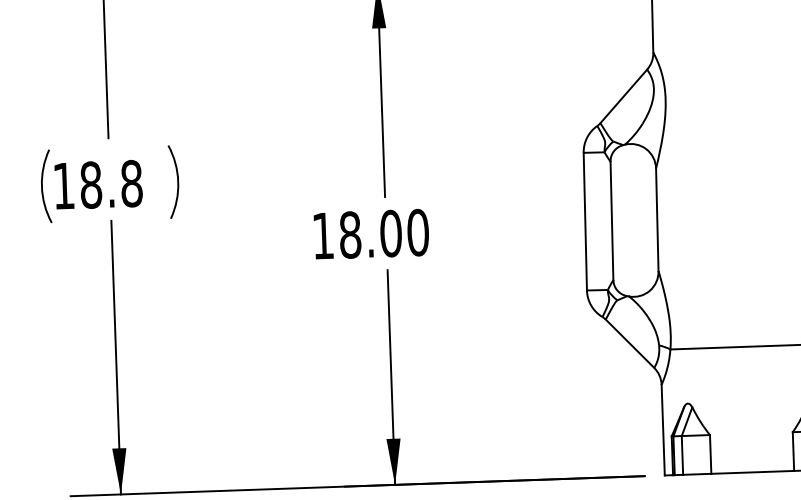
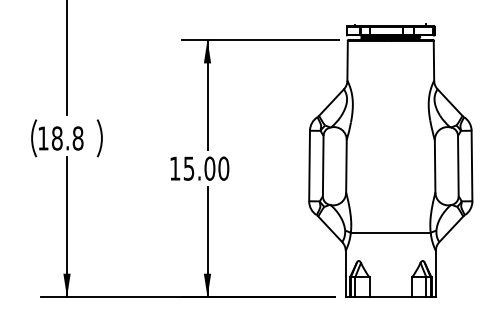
text: (349, 234) -> (188, 168), 18.00 -> 15.00

